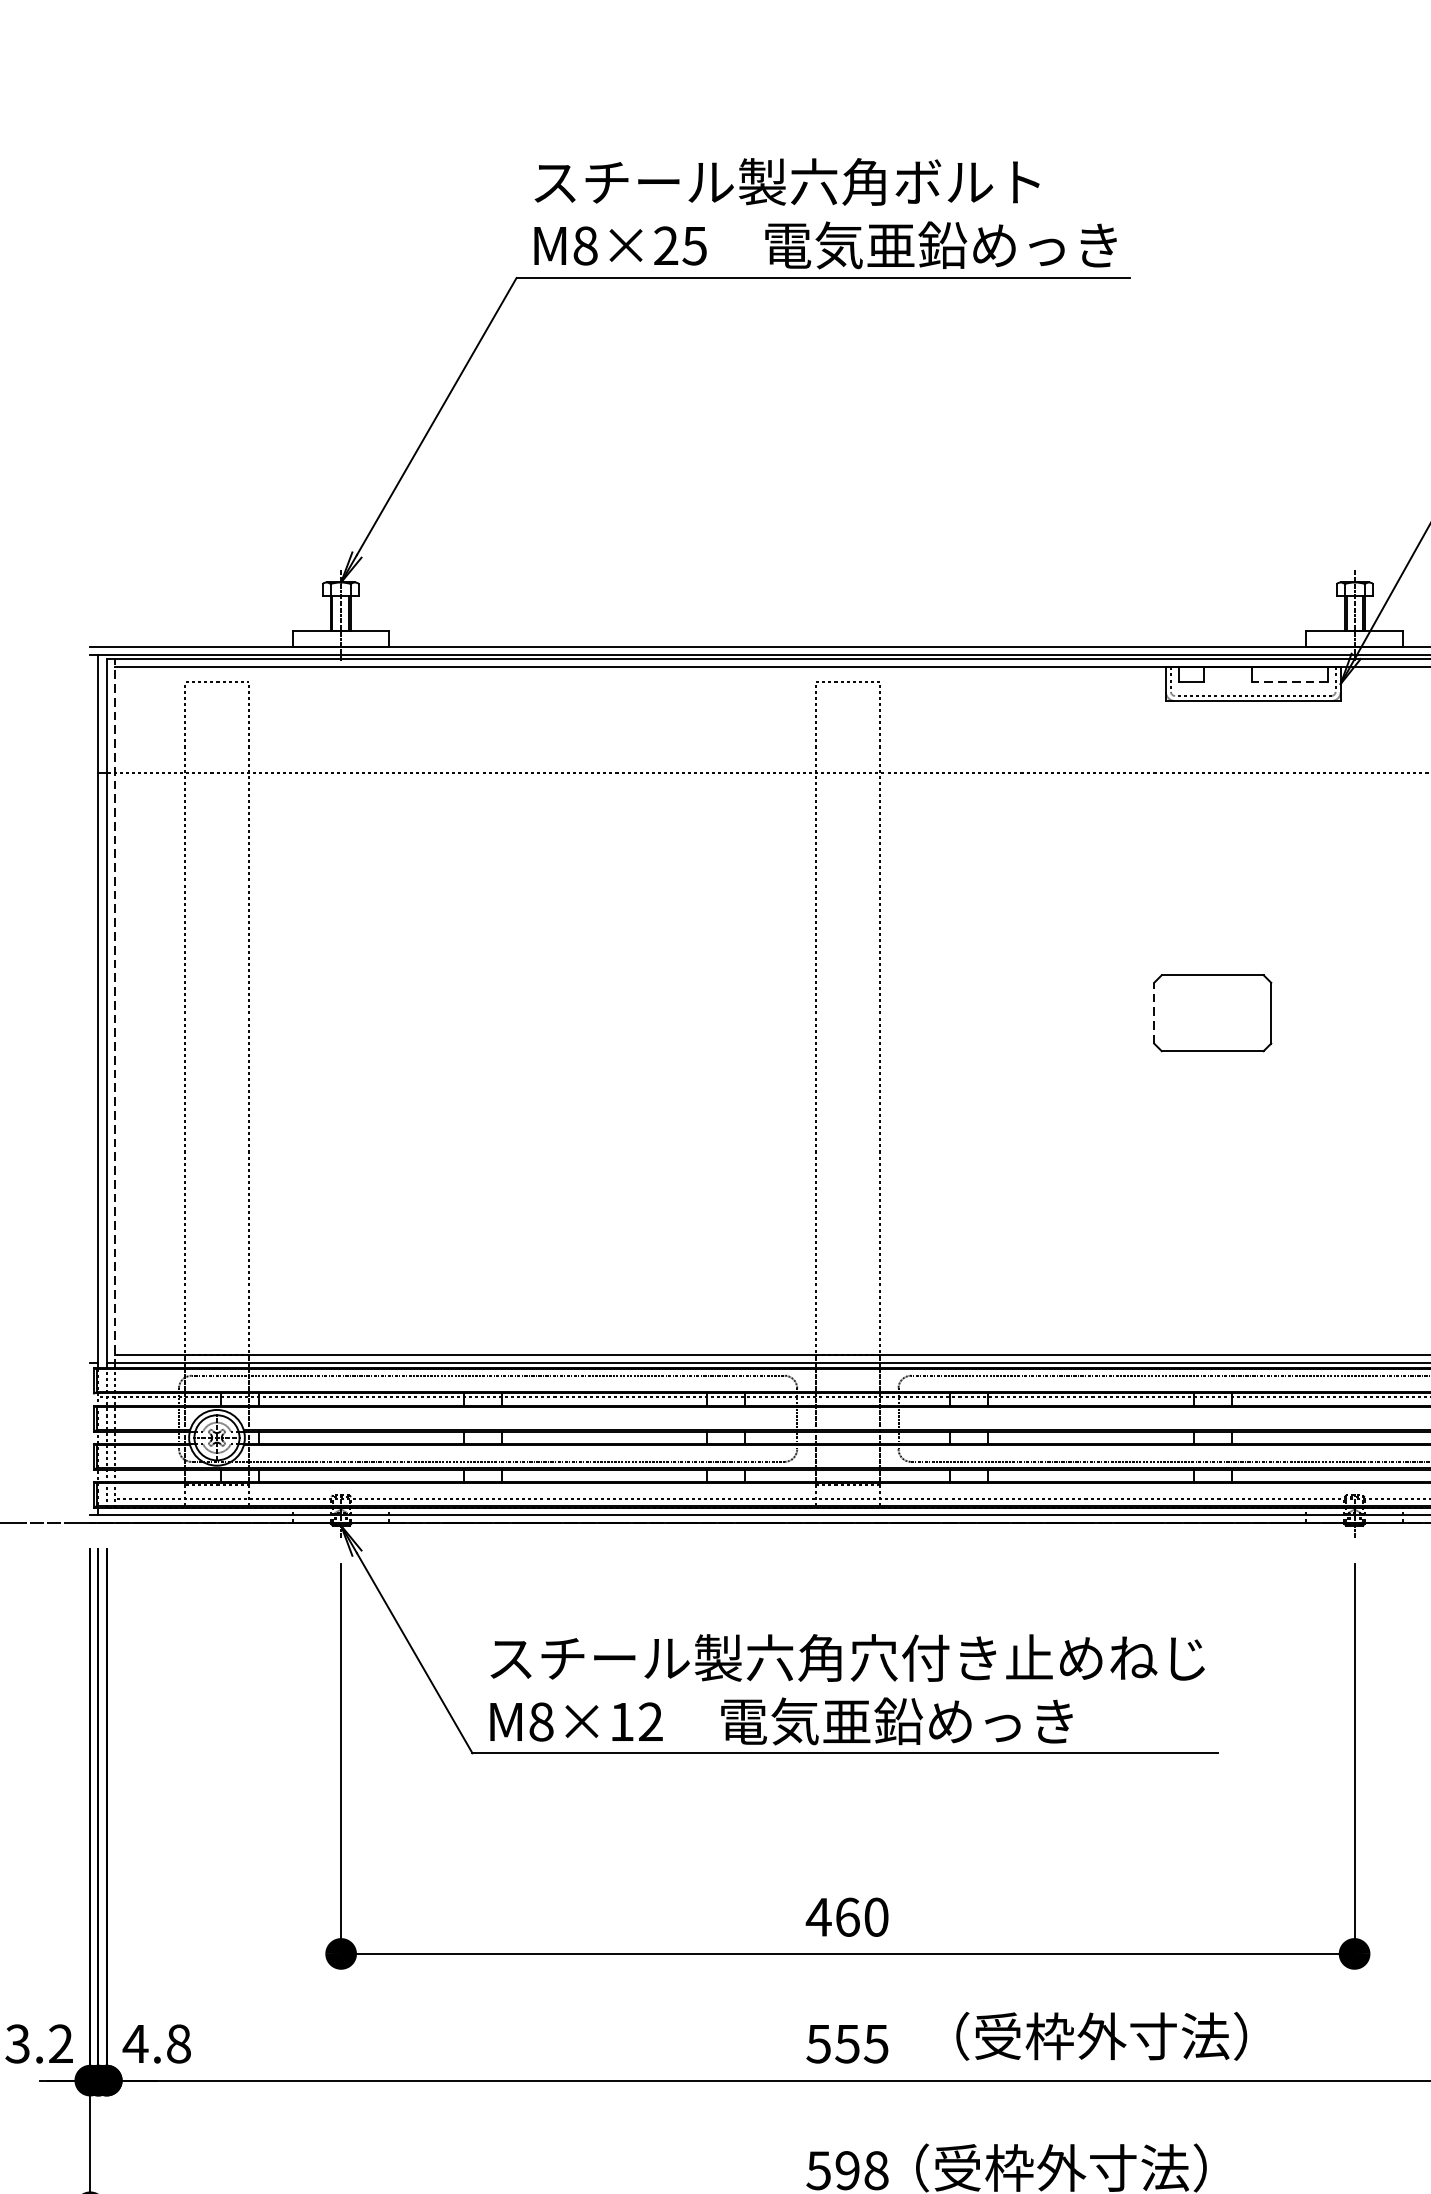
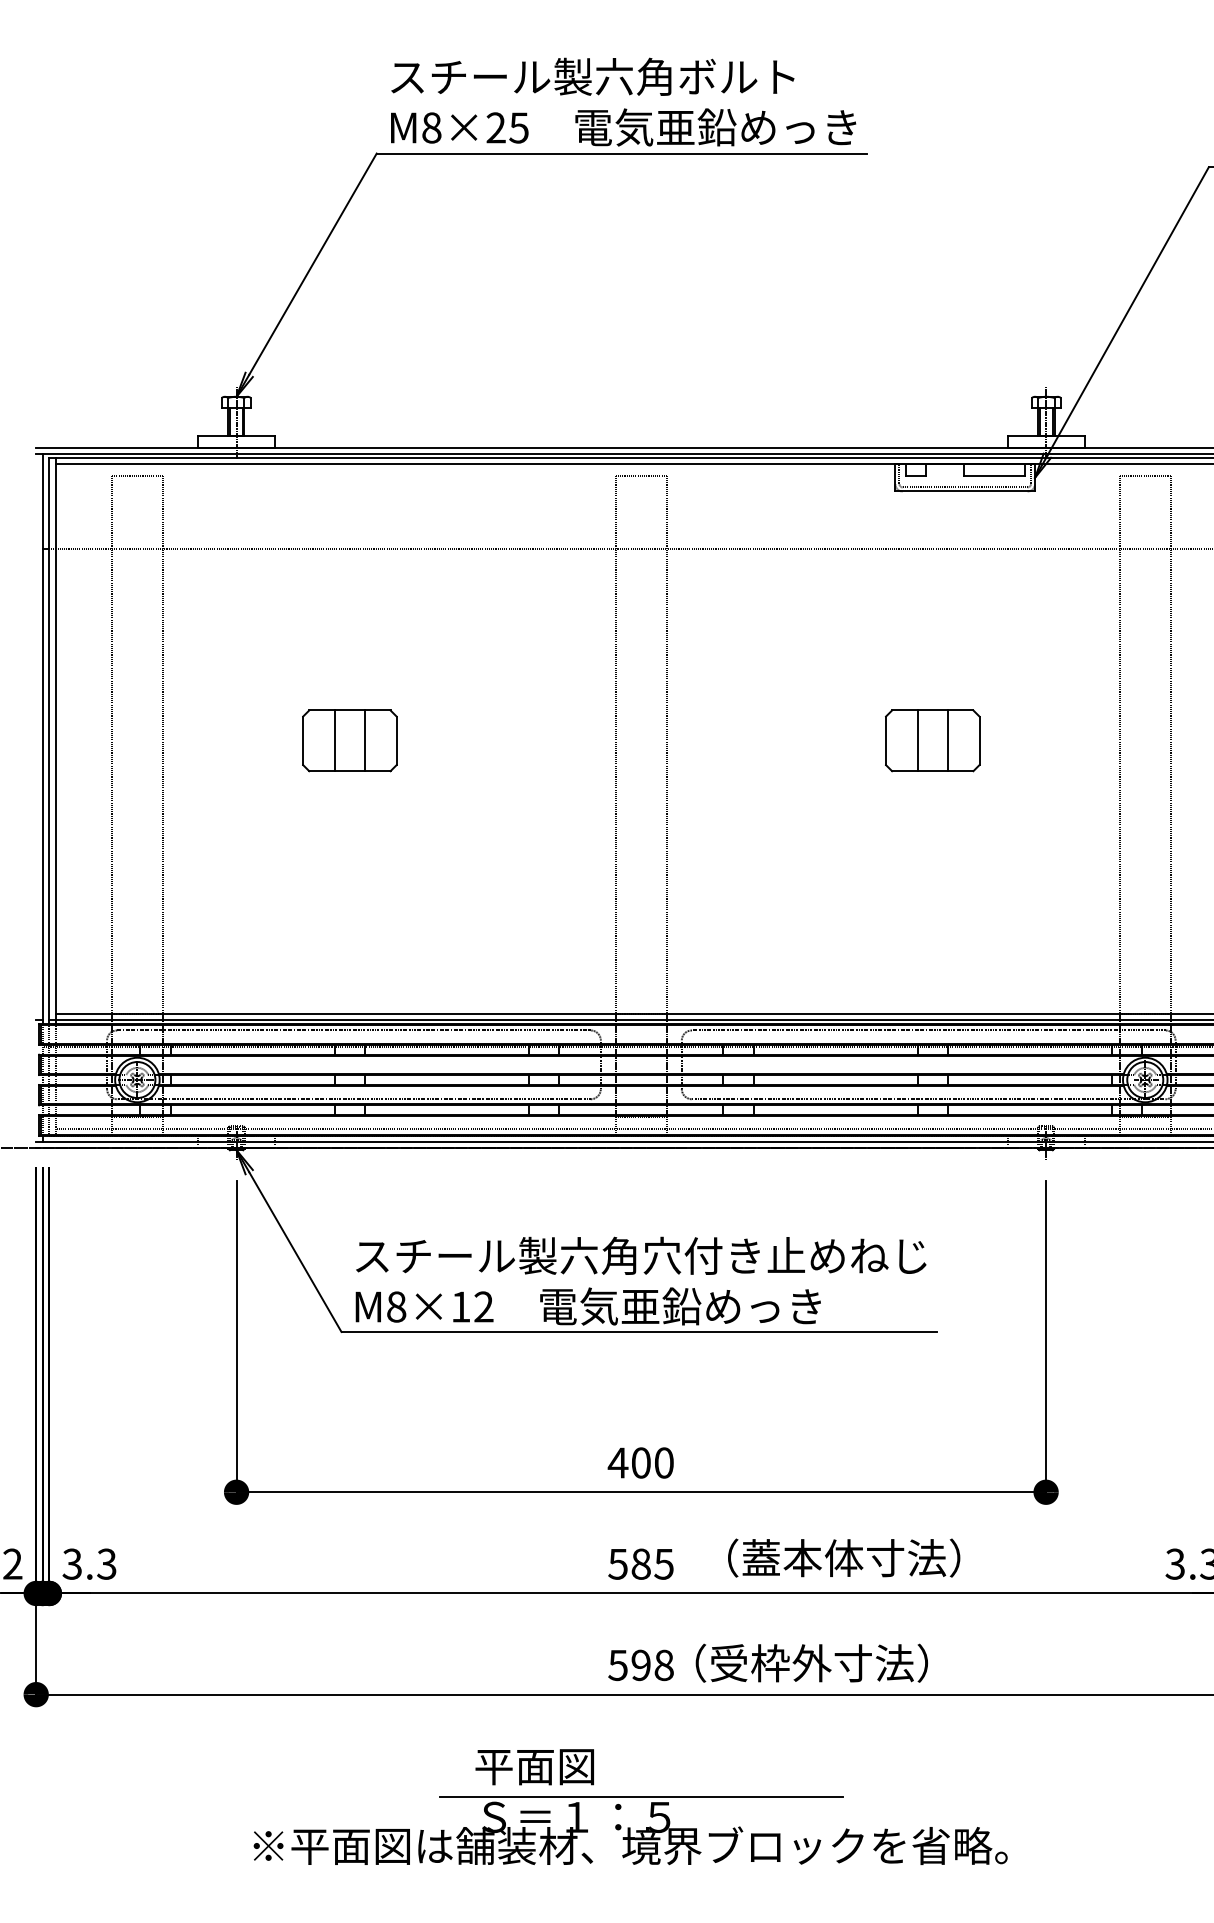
line: (1289, 682) -> (994, 476), dashed -> solid
line: (114, 1012) -> (55, 740), dashed -> solid
part: (482, 1012) -> (349, 740), added
line: (1154, 1012) -> (886, 740), dashed -> solid
line: (1193, 1012) -> (917, 740), added
line: (1231, 1012) -> (947, 740), added
text: (848, 1916) -> (641, 1462), 460 -> 400
text: (1049, 2036) -> (802, 1558), （受枠外寸法） -> （蓋本体寸法）
text: (157, 2043) -> (89, 1563), 4.8 -> 3.3
text: (846, 2043) -> (640, 1563), 555 -> 585

